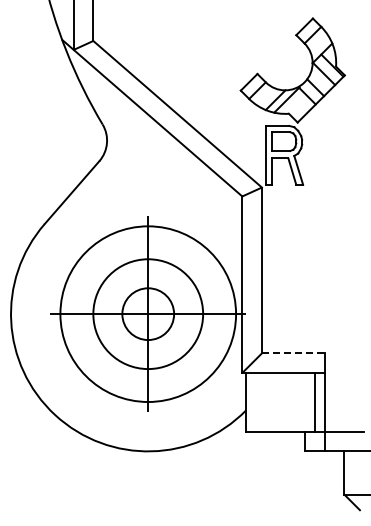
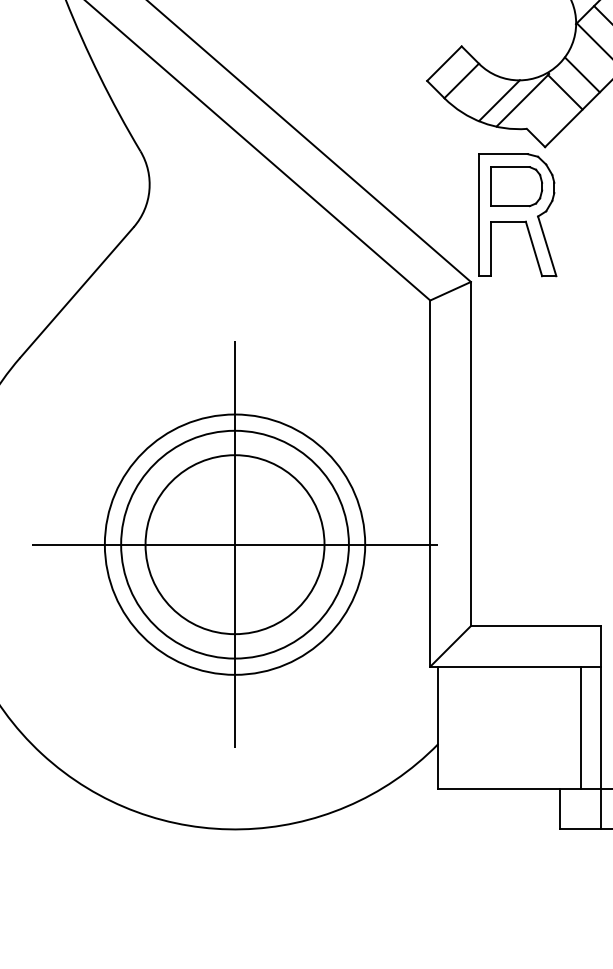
circle: (147, 313) -> (233, 543), size x0.71
circle: (148, 314) -> (235, 545), size x1.67
line: (293, 353) -> (536, 626), dashed -> solid

